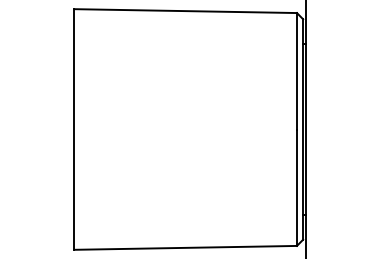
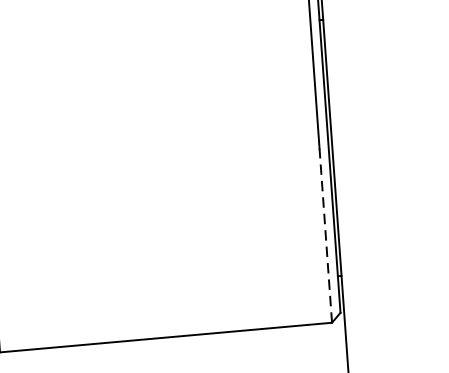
line: (297, 187) -> (326, 235), solid -> dashed

